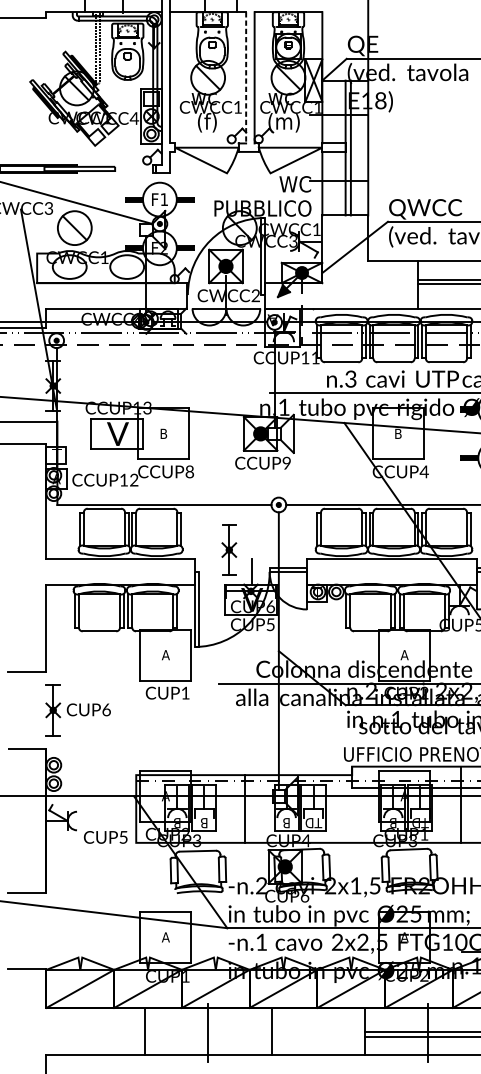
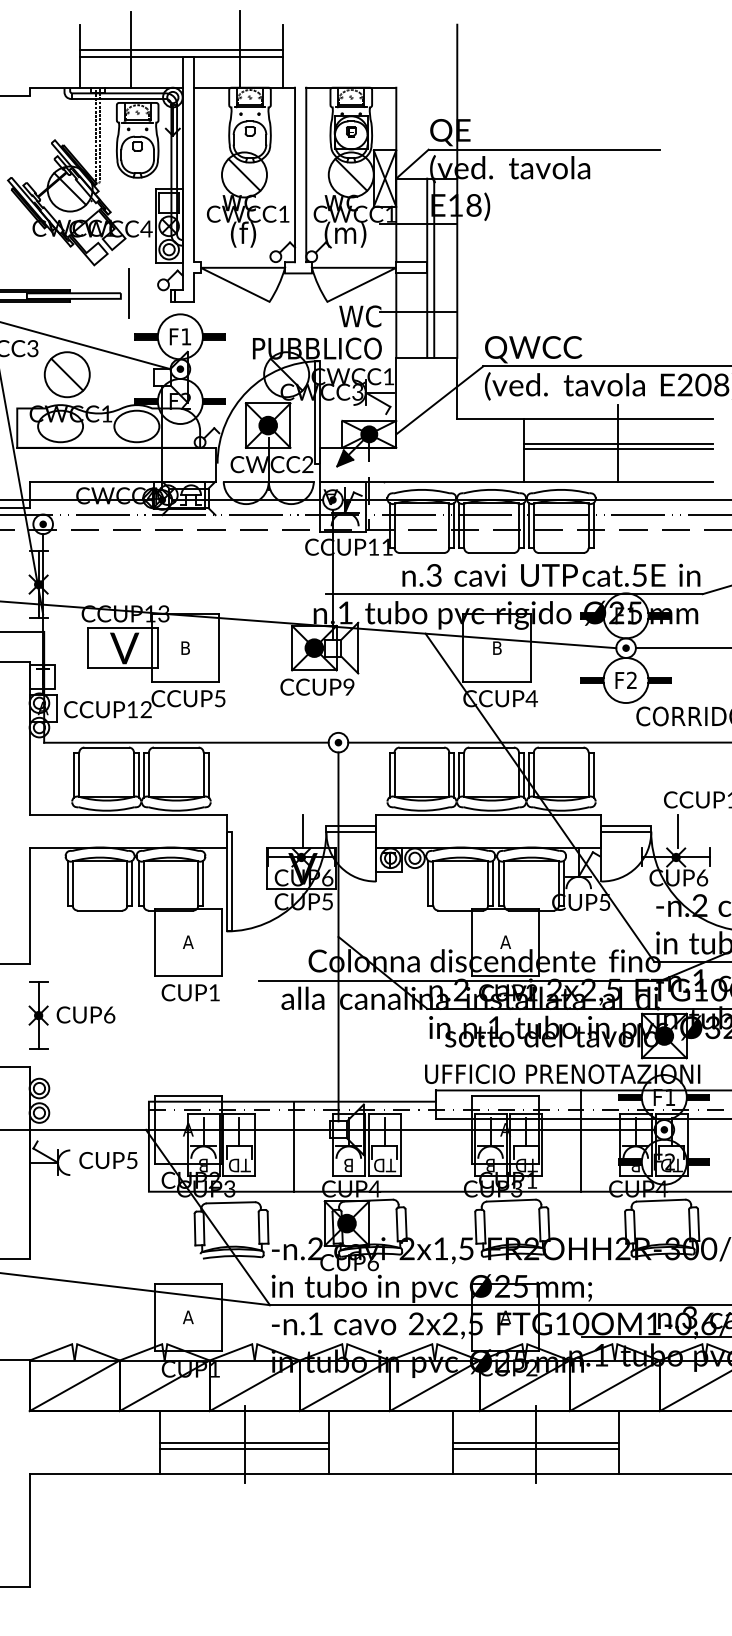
line: (246, 78) -> (295, 175), dashed -> solid
line: (120, 167) -> (128, 293), added
text: (189, 471) -> (219, 698), CCUP8 -> CCUP5
part: (229, 550) -> (272, 802), removed
text: (204, 823) -> (239, 1165), B -> TD
text: (105, 837) -> (108, 1160), moved
line: (208, 1032) -> (244, 1443), added
line: (208, 1036) -> (244, 1449), added

